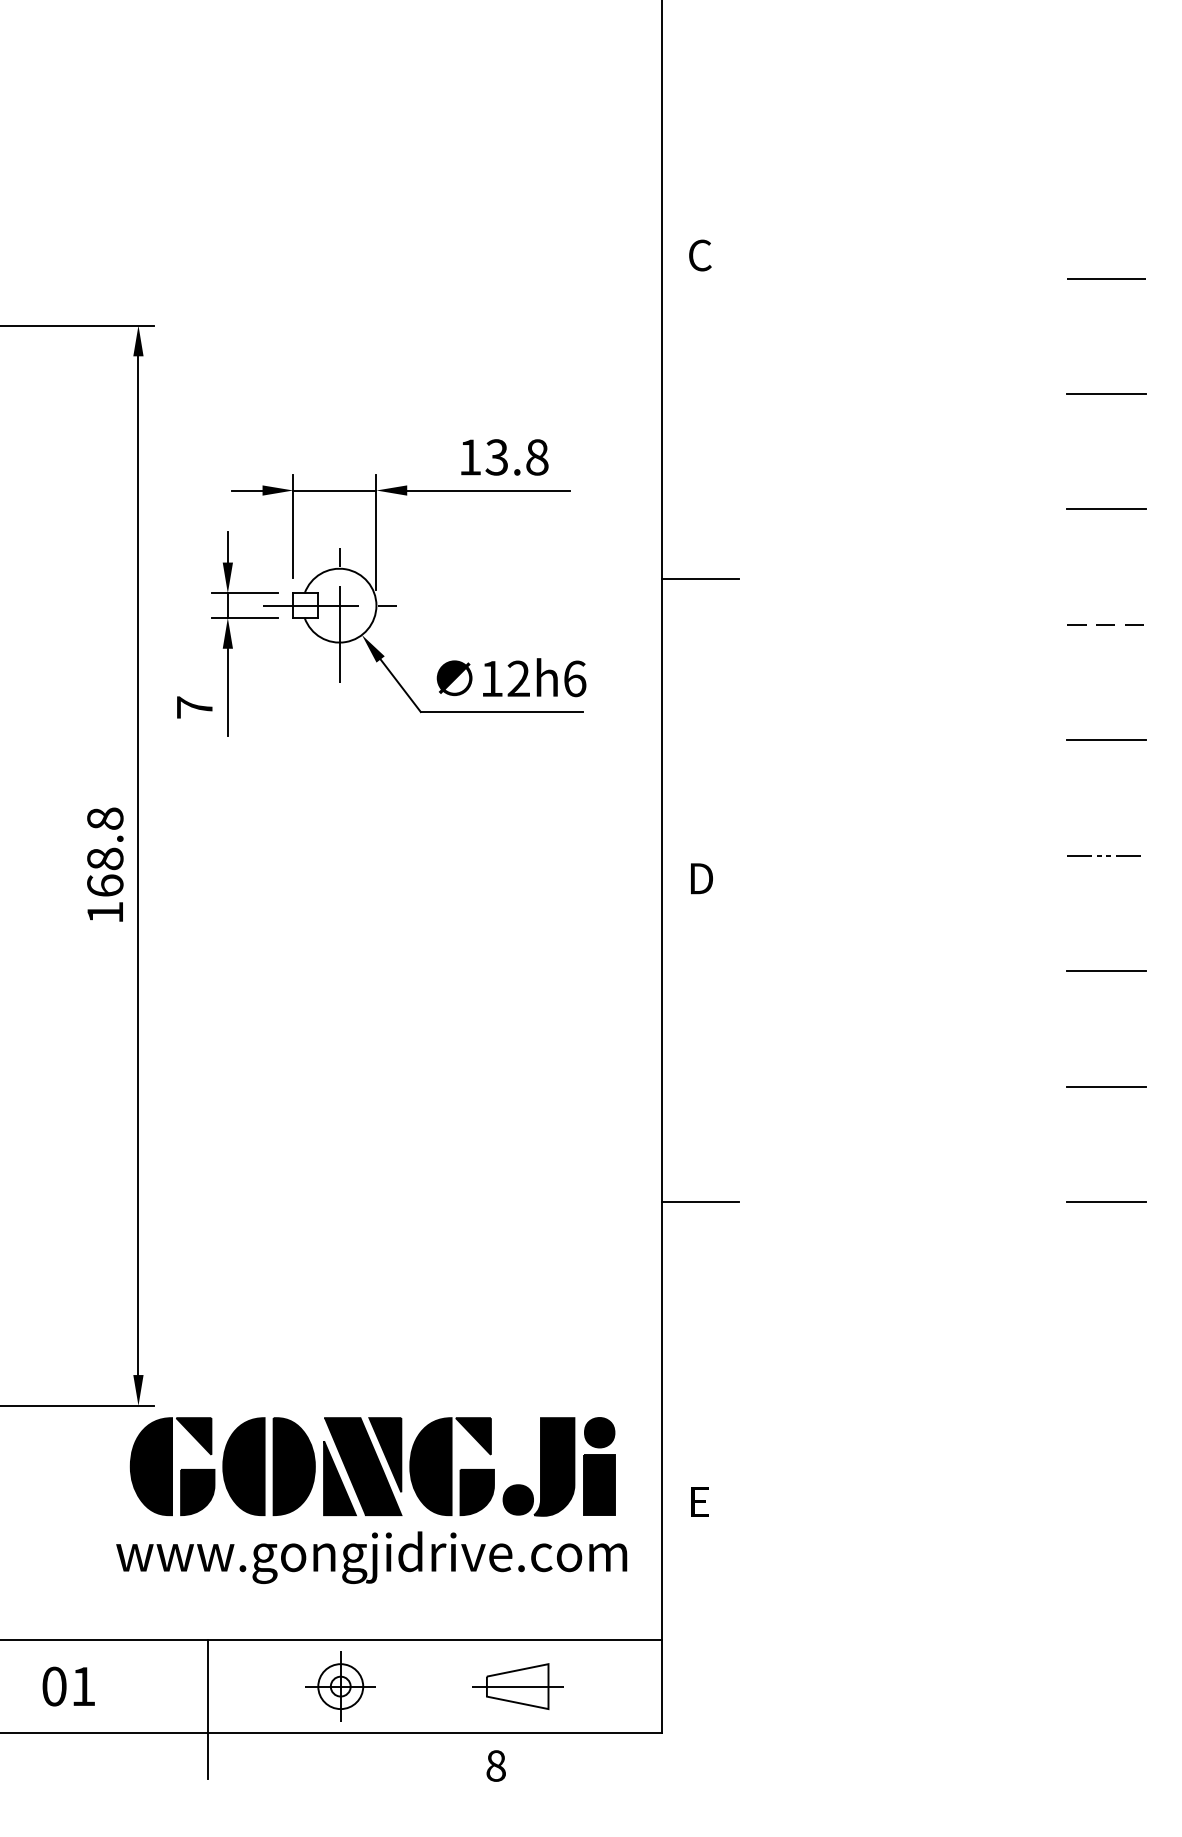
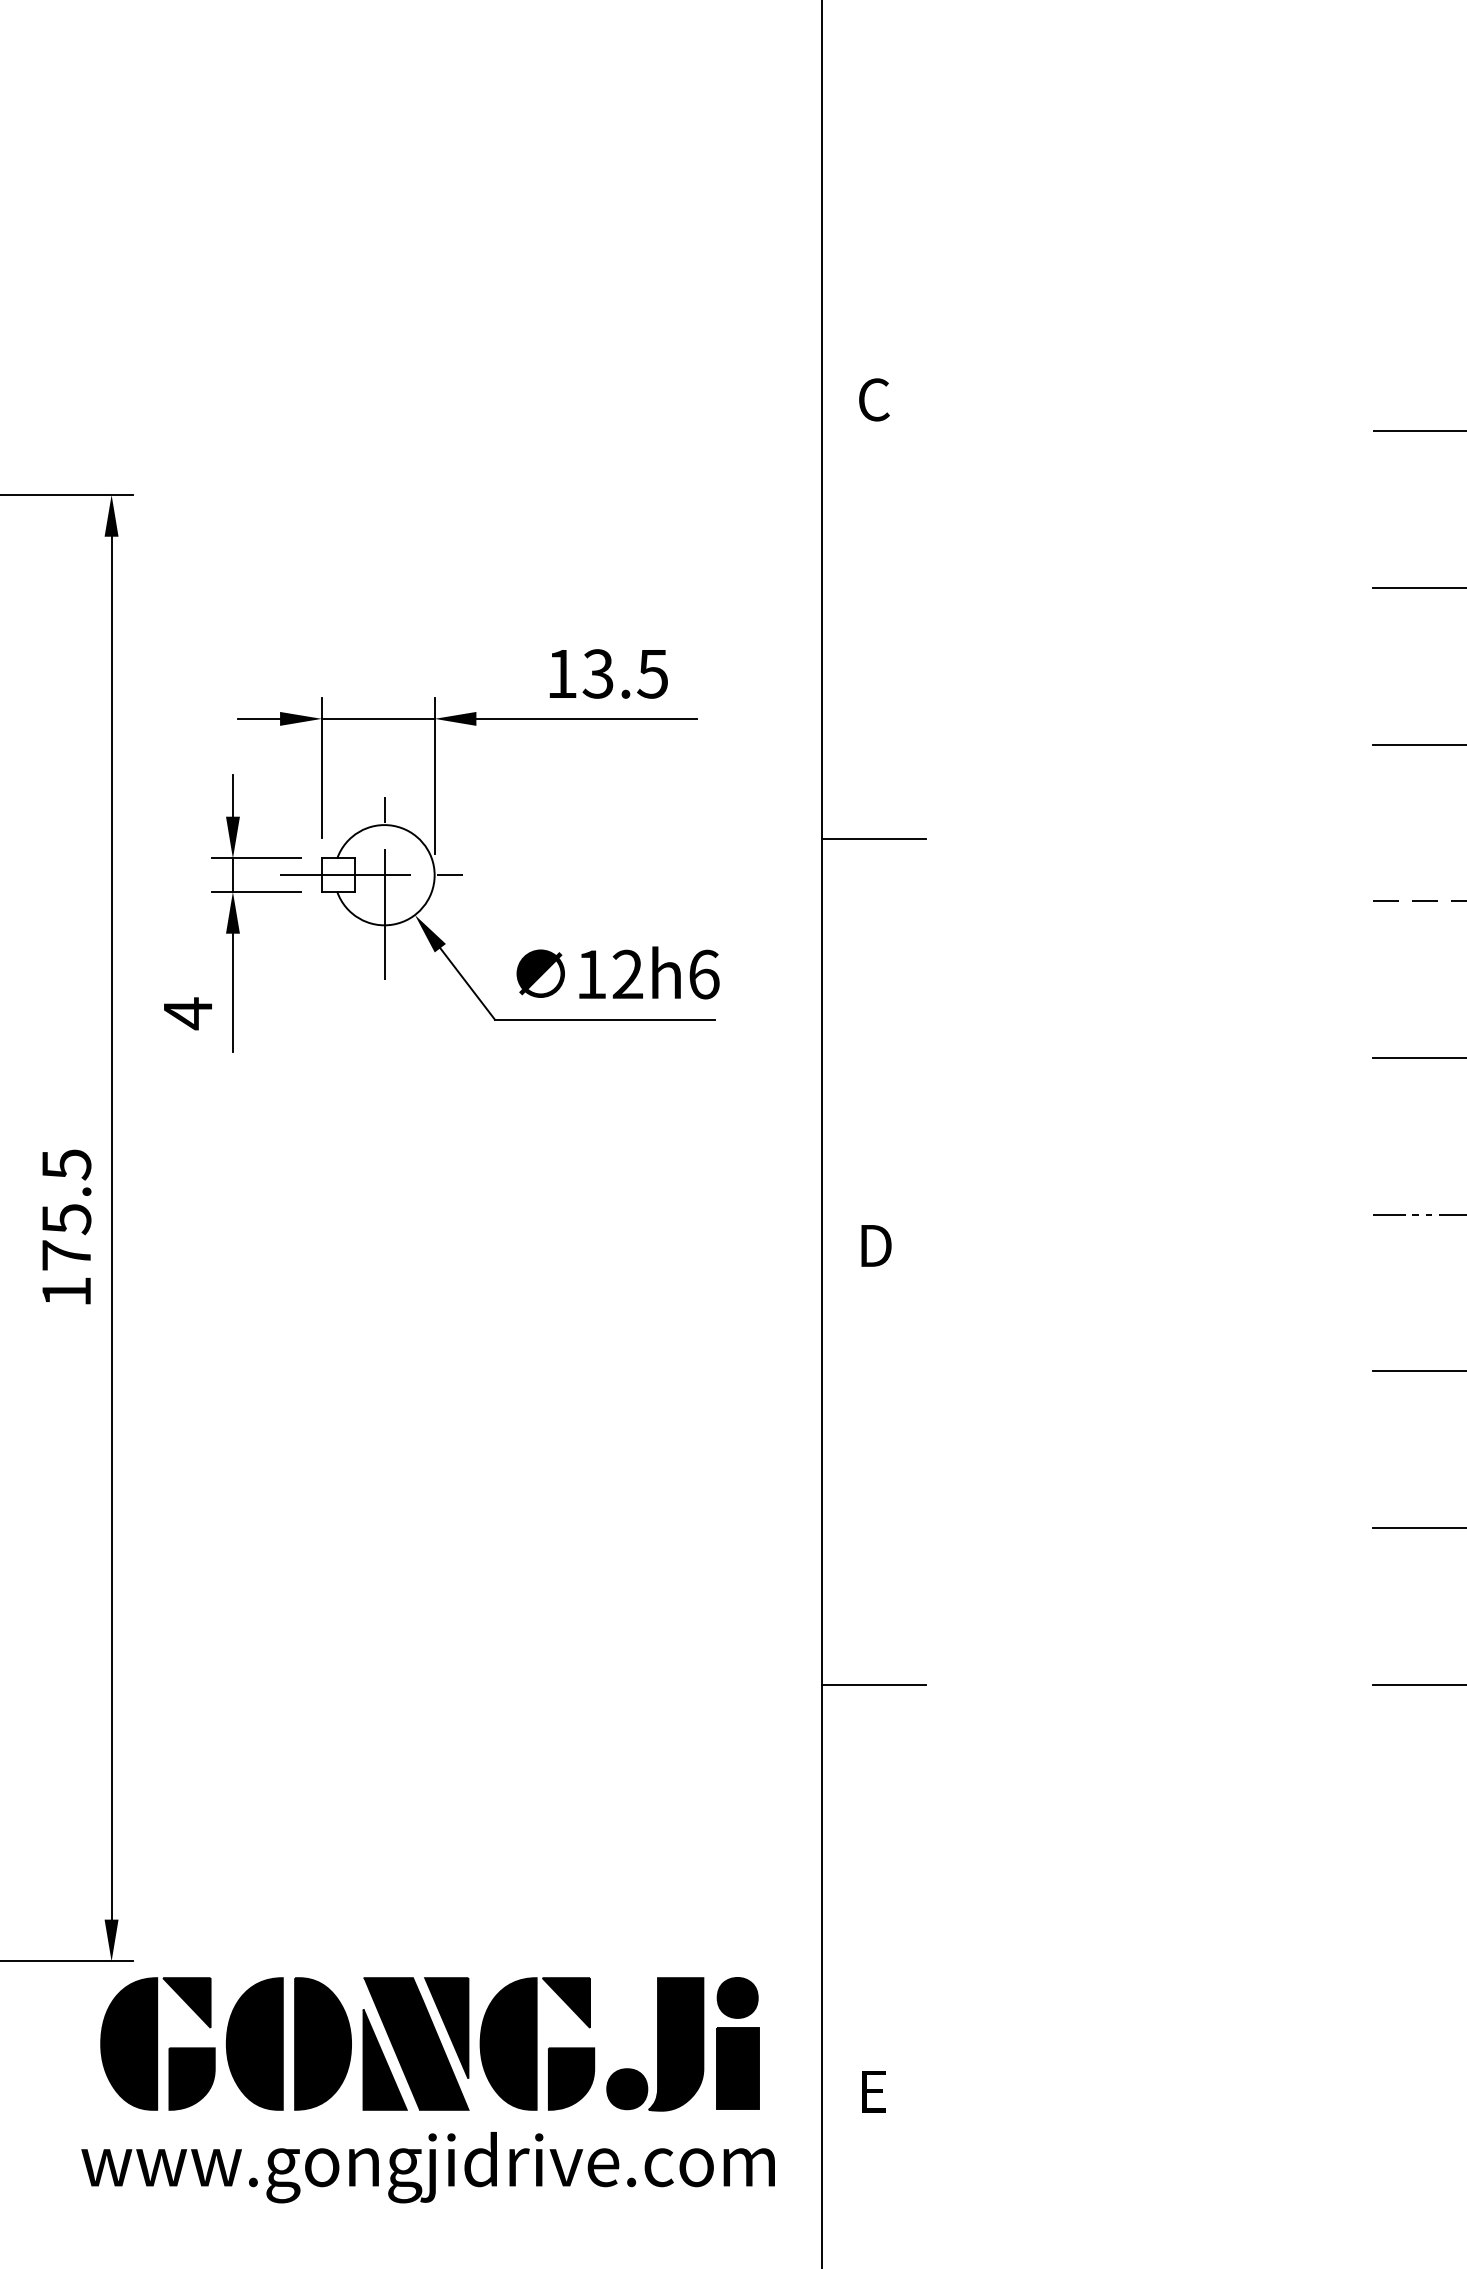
text: (536, 457) -> (651, 674), 13.8 -> 13.5
text: (194, 707) -> (187, 1013), 7 -> 4
text: (105, 851) -> (66, 1208), 168.8 -> 175.5

